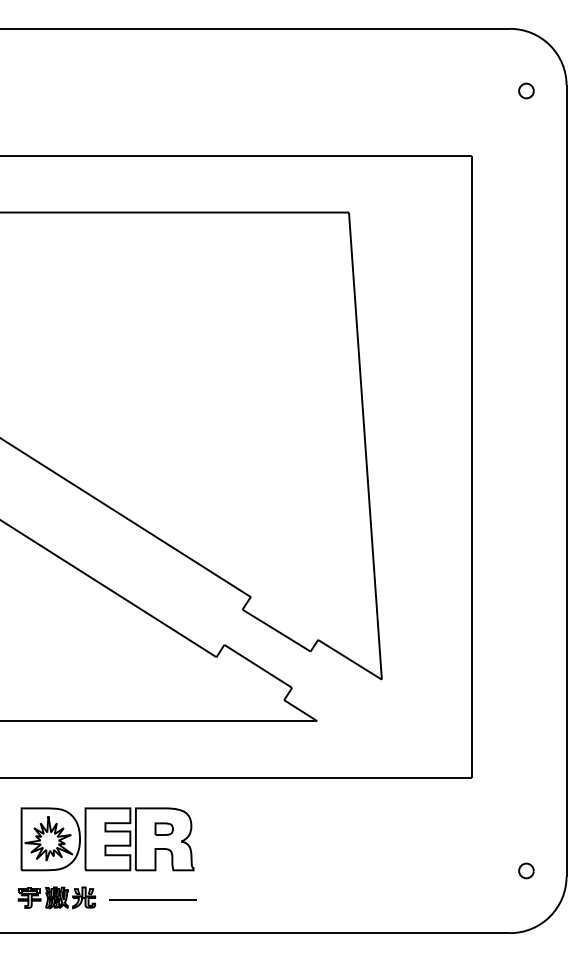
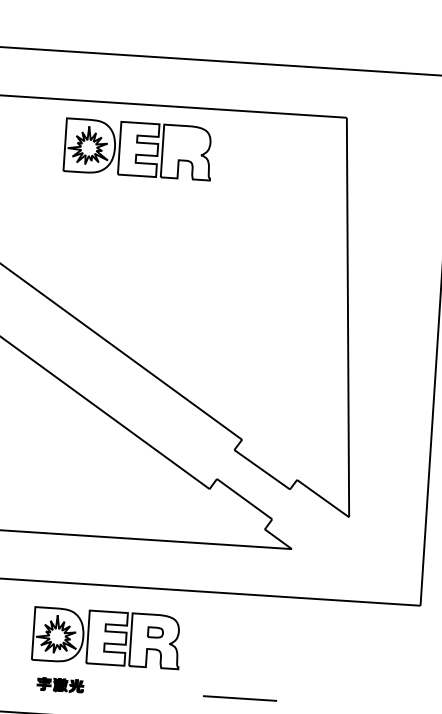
part: (107, 265) -> (138, 149), added
part: (56, 897) -> (60, 684), size x0.7
line: (152, 899) -> (239, 698), moved

